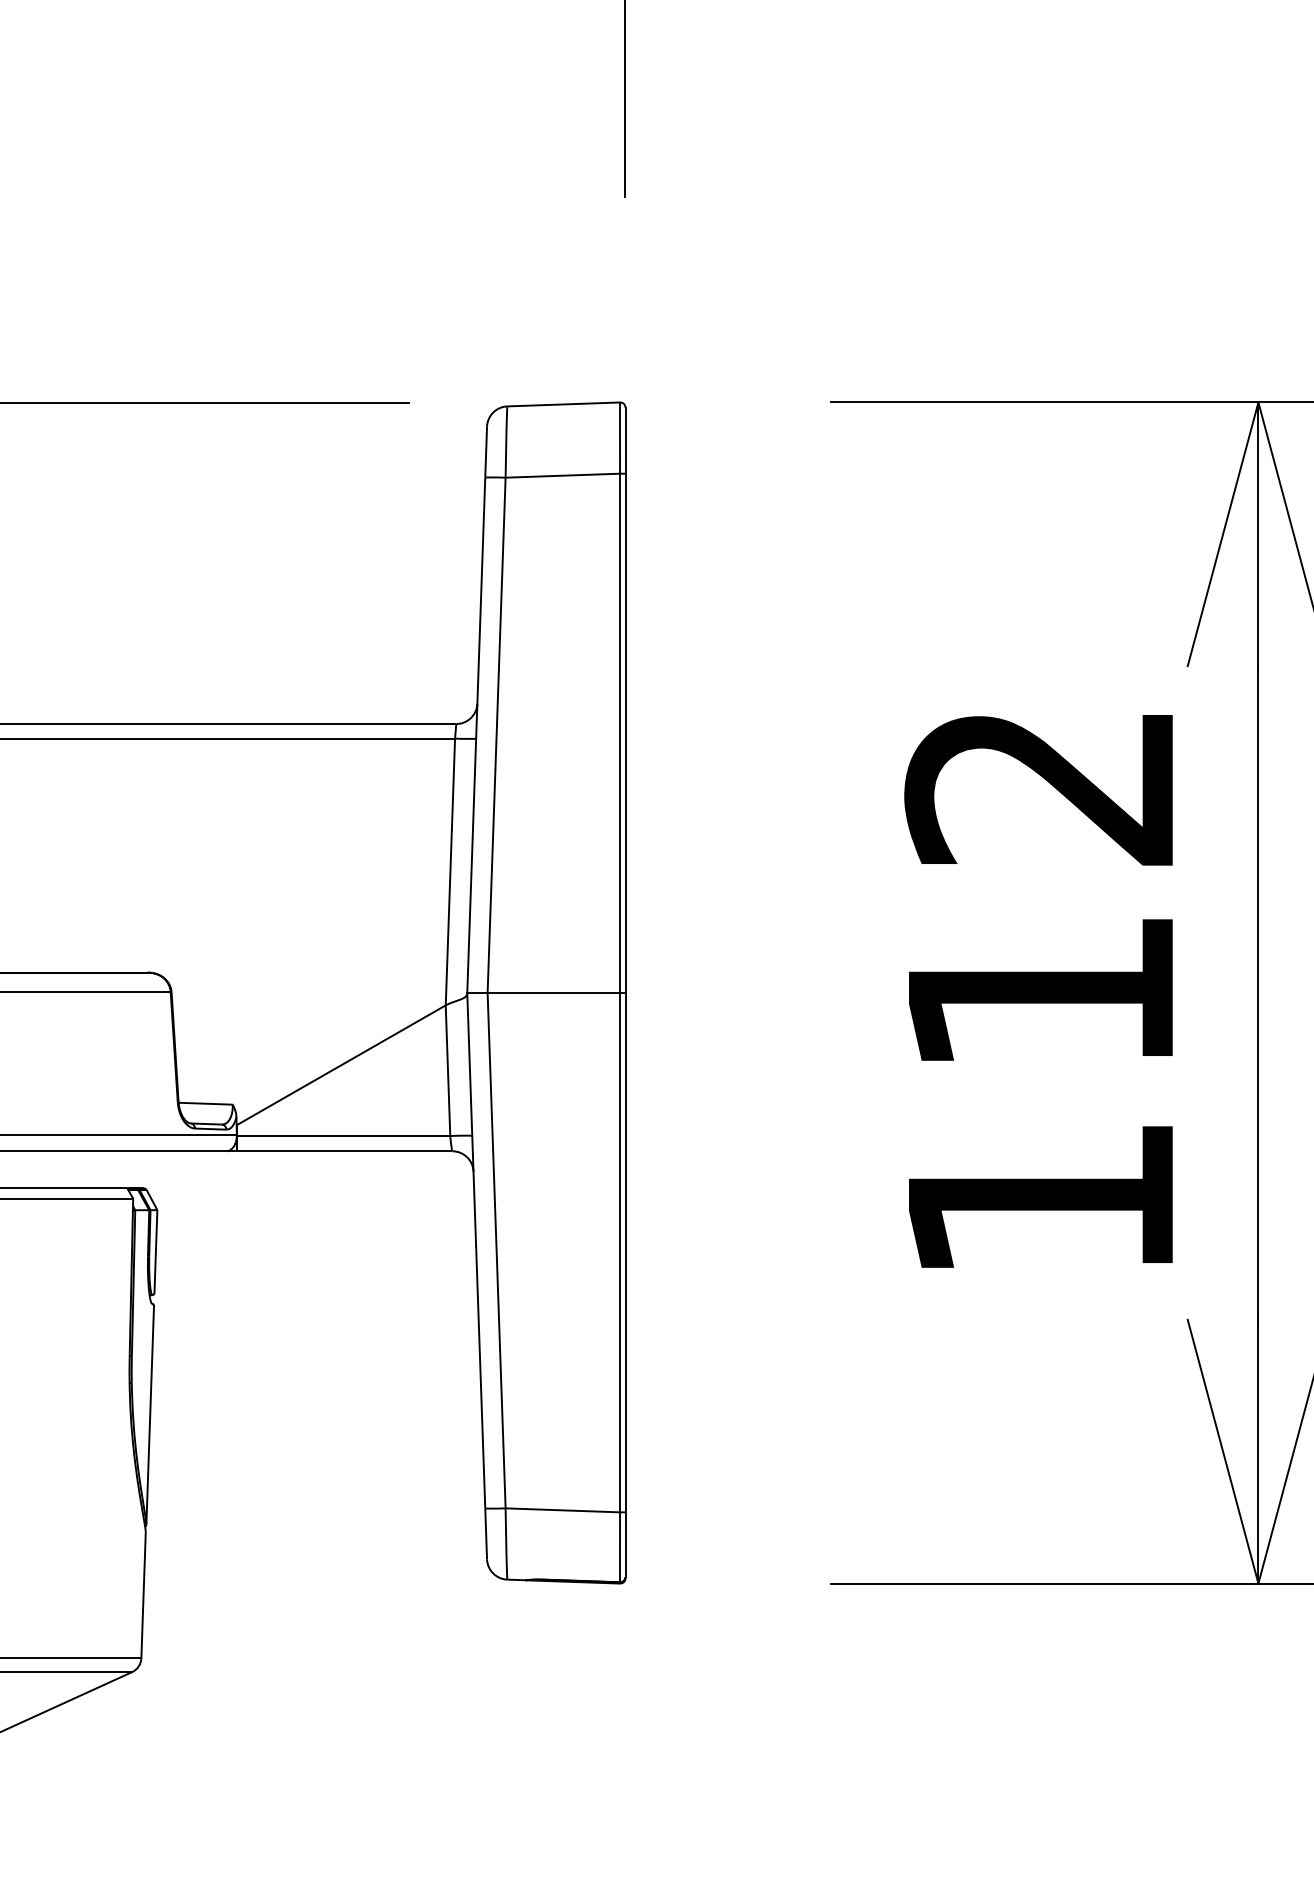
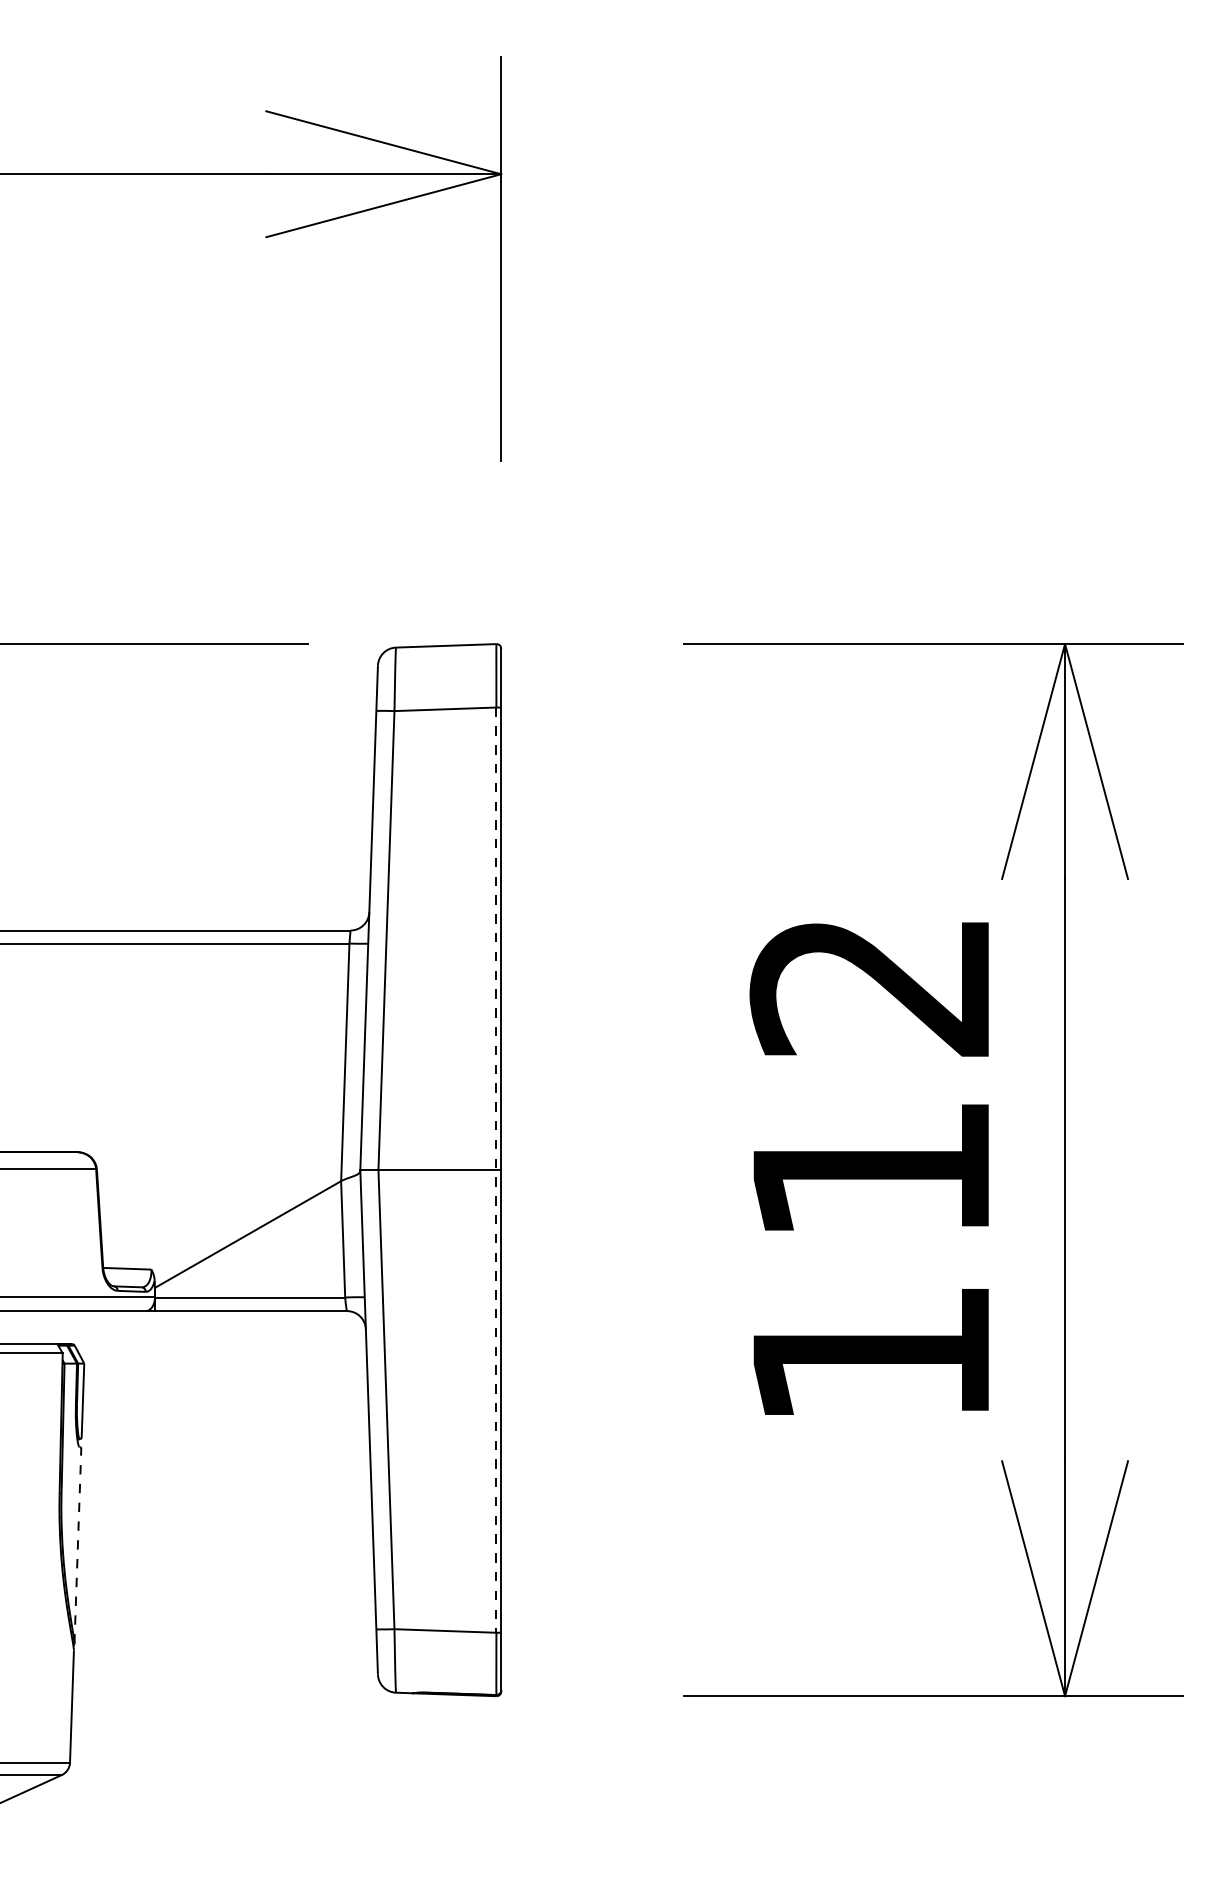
line: (620, 993) -> (496, 1170), solid -> dashed
line: (149, 1414) -> (77, 1545), solid -> dashed

